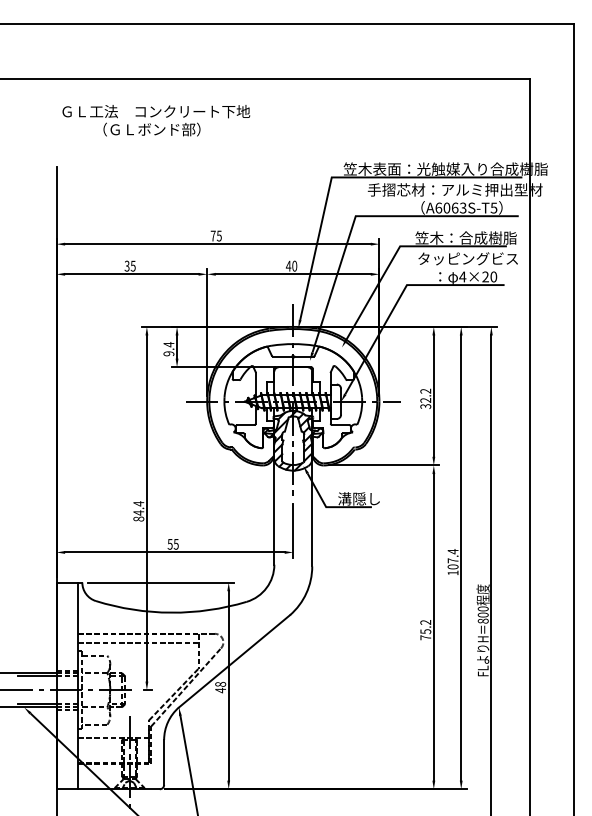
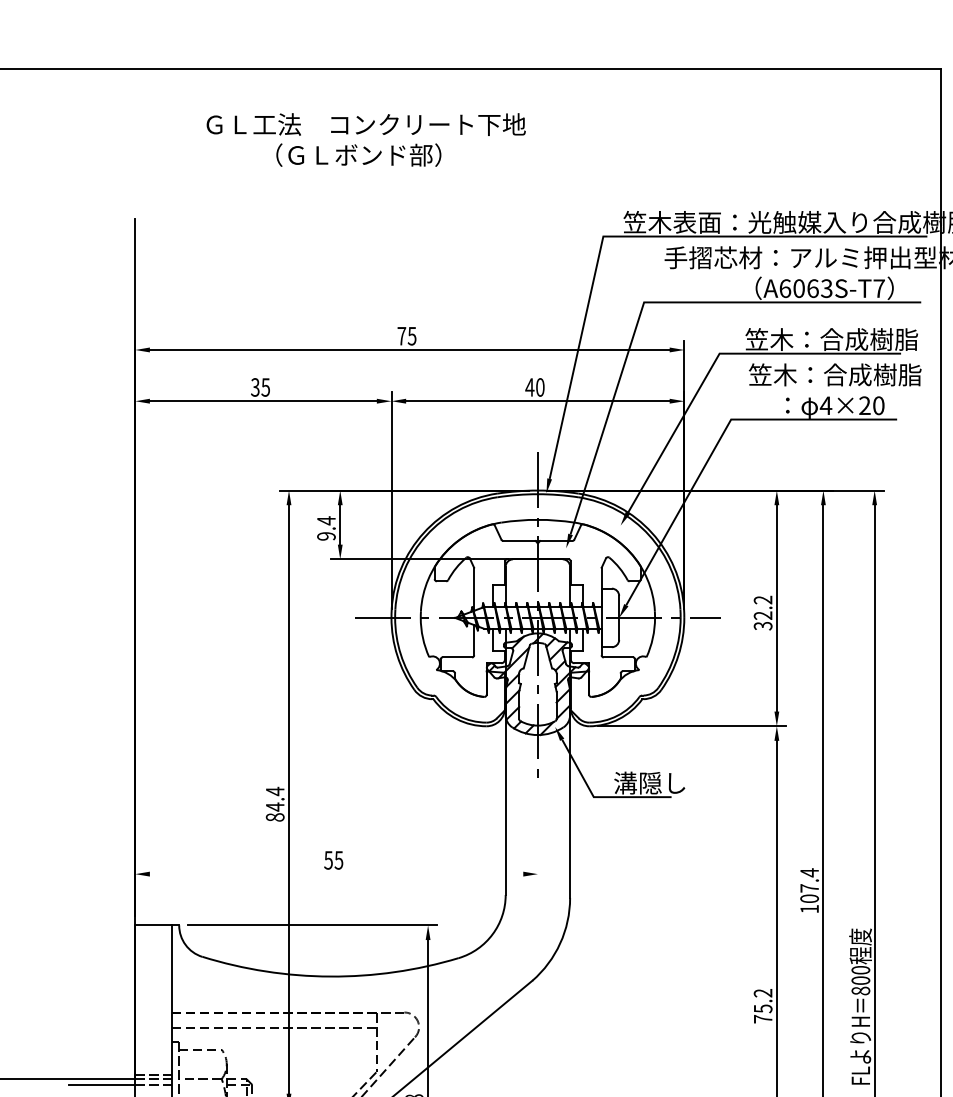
text: (156, 120) -> (366, 139), moved
text: (493, 207) -> (878, 287), A6063S-T5 -> A6063S-T7
text: (467, 258) -> (834, 374), タッピングビス -> 笠木：合成樹脂
line: (293, 530) -> (538, 836), removed
line: (174, 552) -> (335, 874), removed

